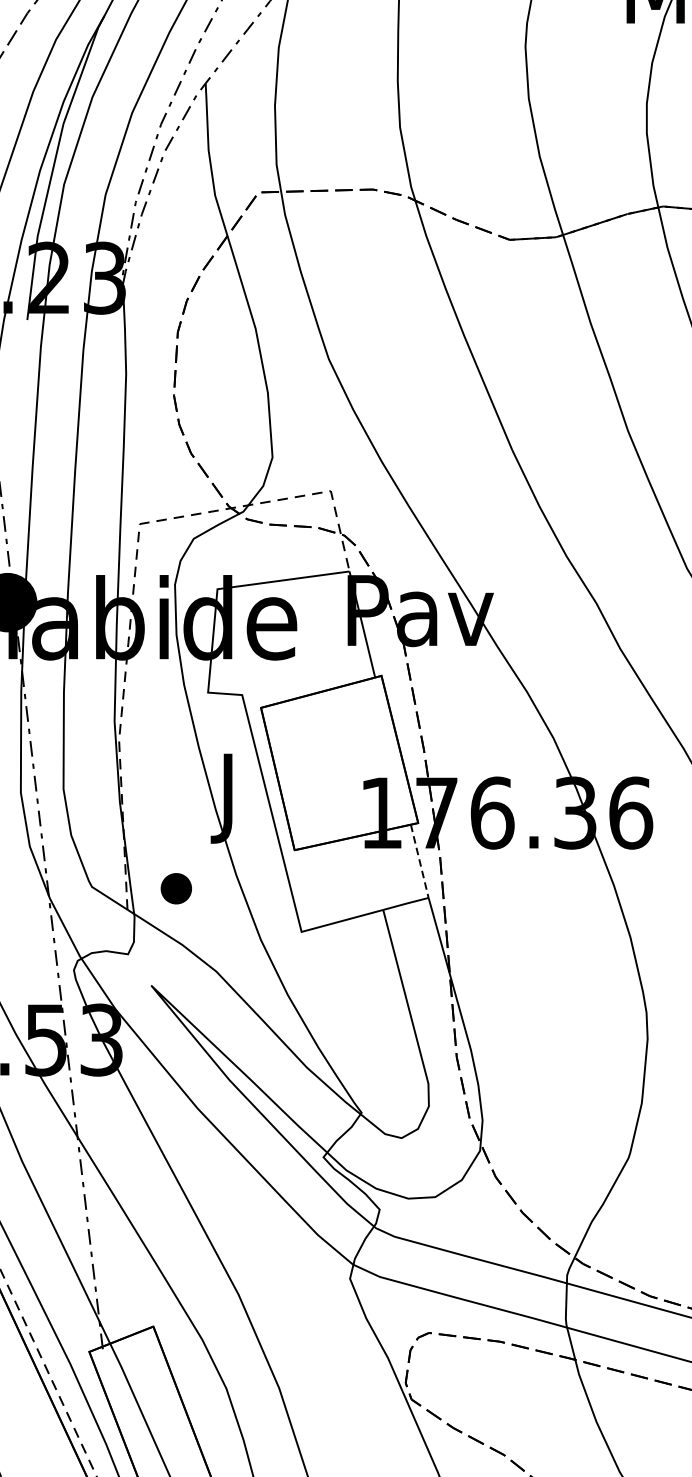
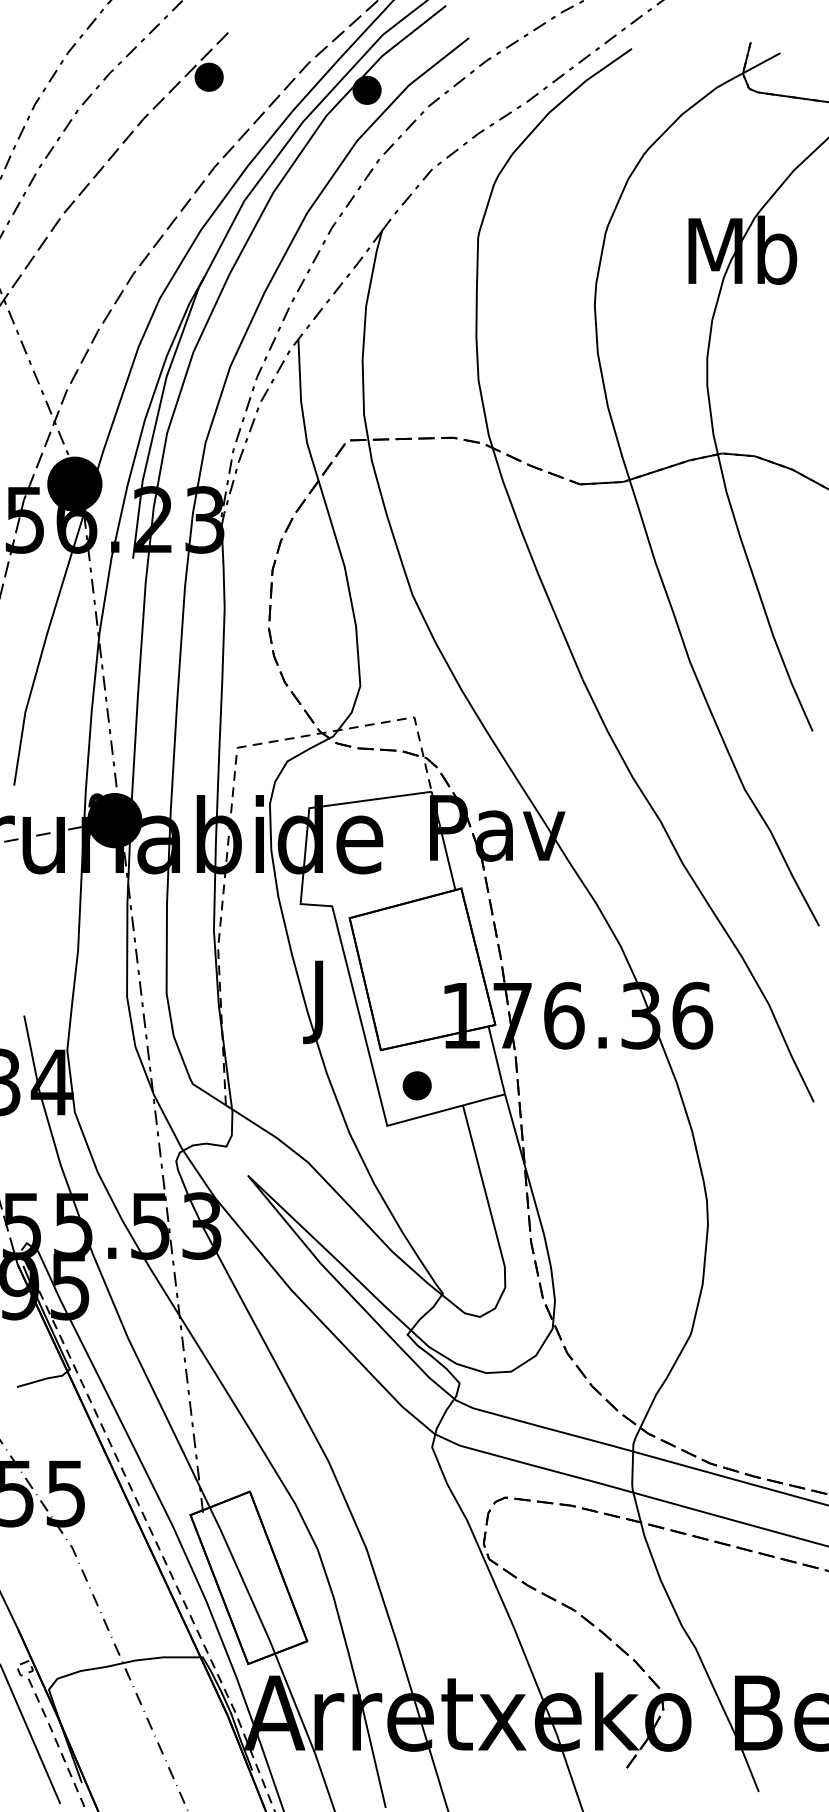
line: (419, 861) -> (496, 1060), dashed -> solid
part: (175, 888) -> (416, 1085), moved

